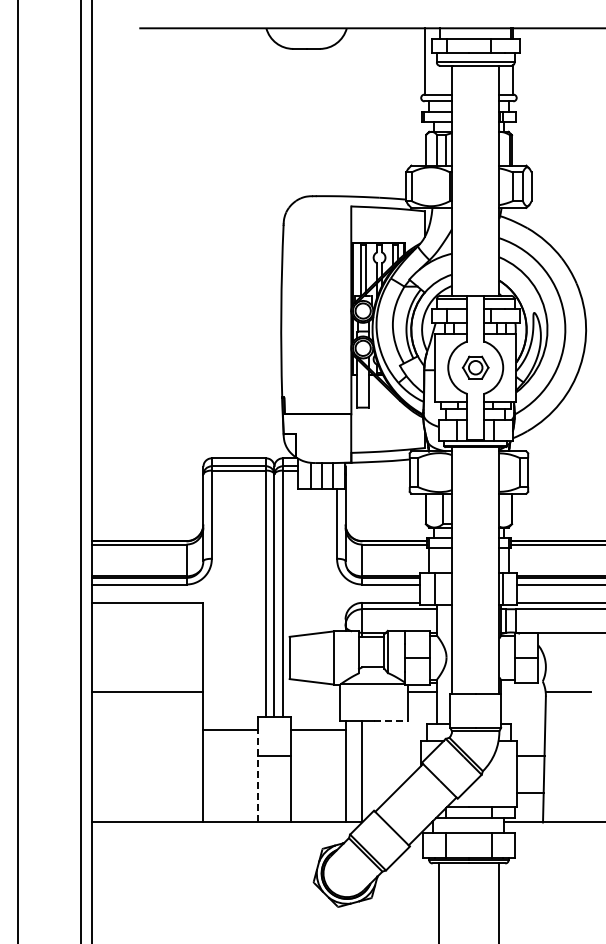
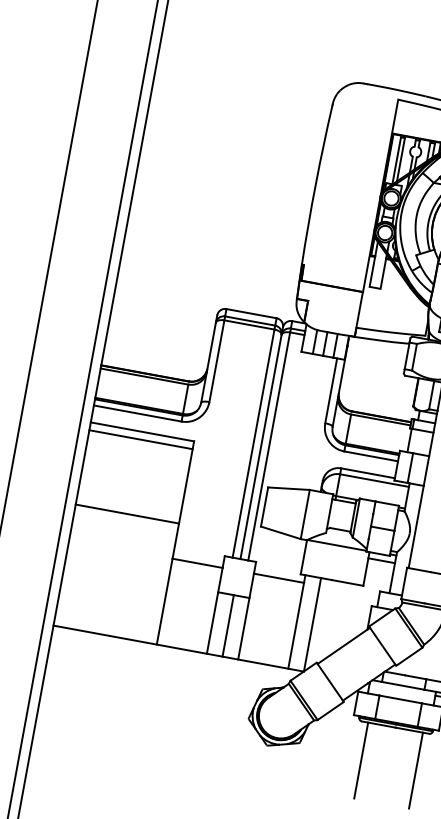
line: (147, 611) -> (140, 439), added
line: (391, 721) -> (348, 583), dashed -> solid
line: (257, 775) -> (214, 610), dashed -> solid
line: (274, 788) -> (228, 625), added

